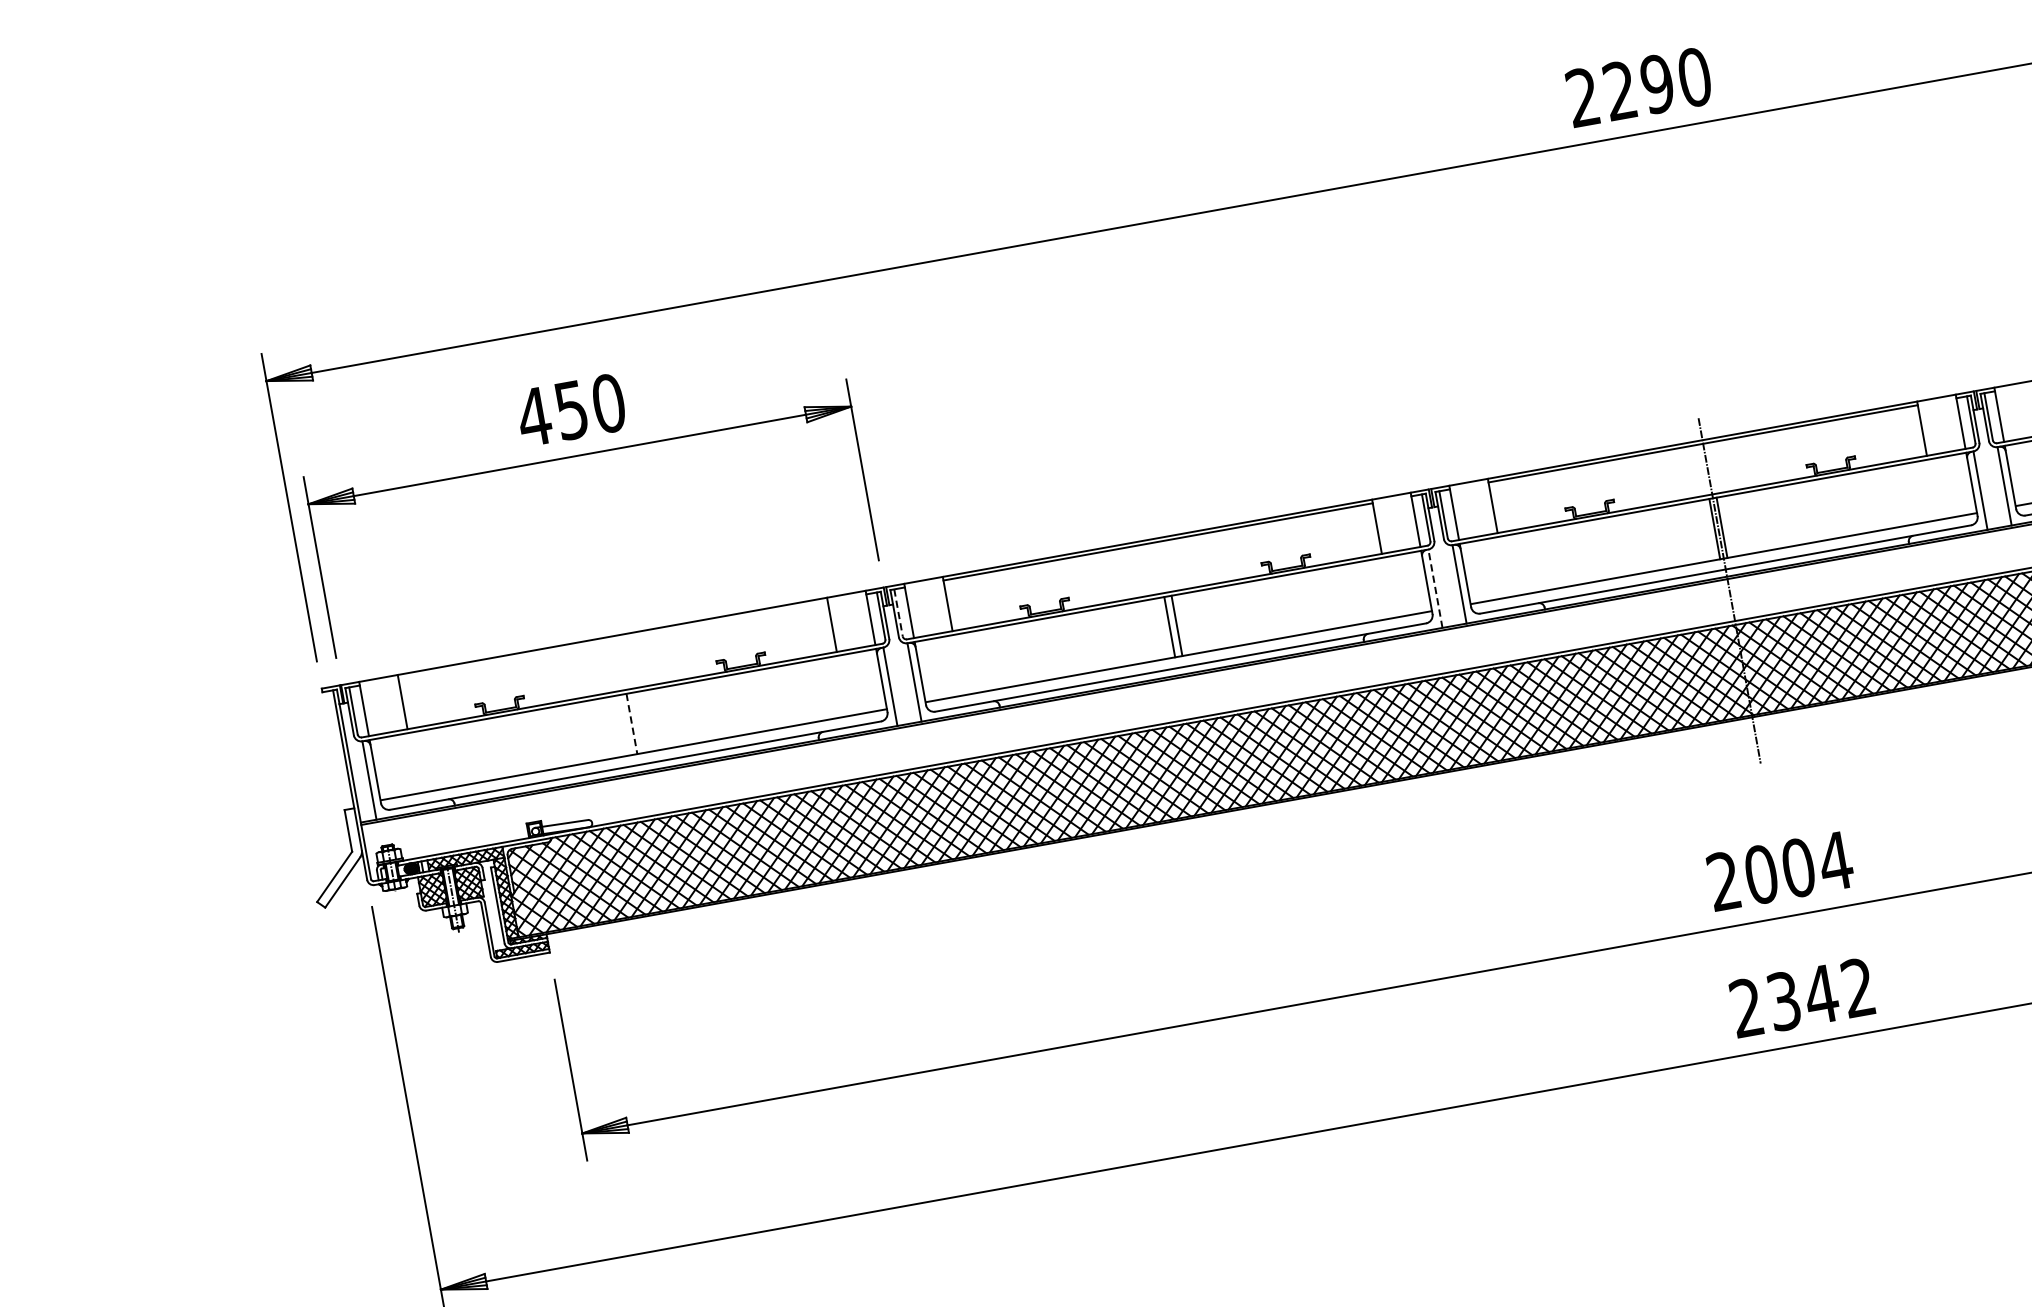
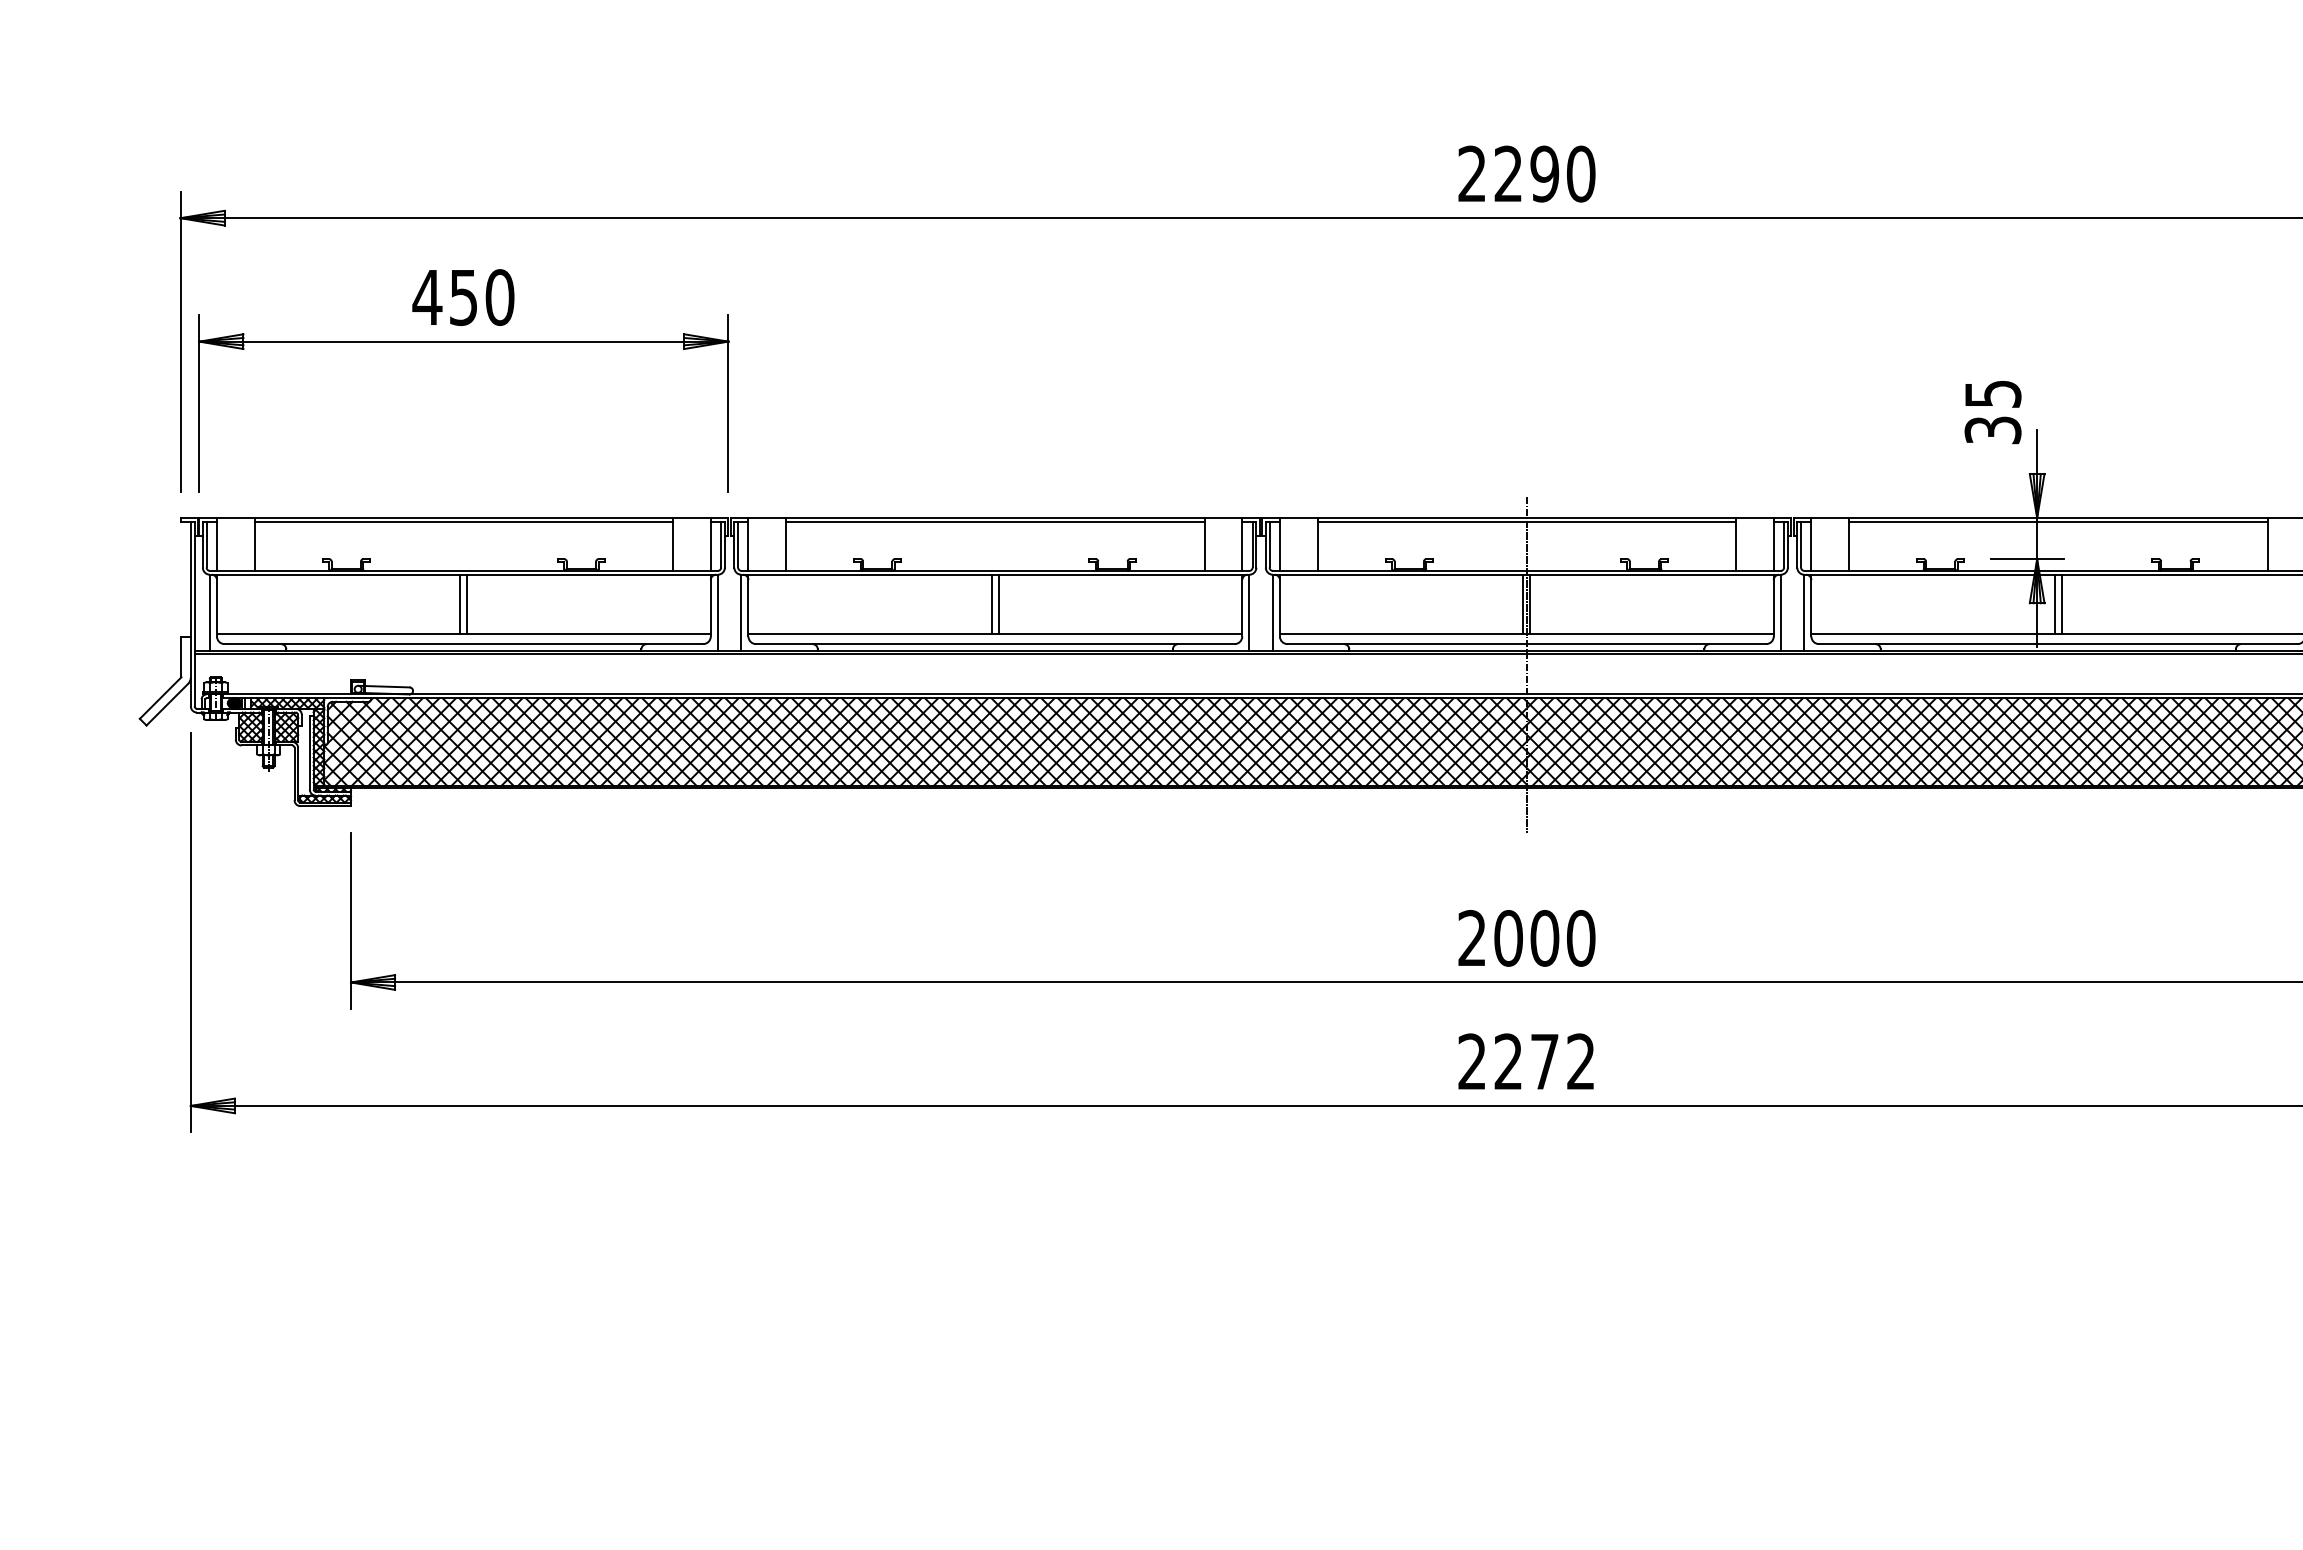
line: (1435, 588) -> (1249, 612), dashed -> solid
line: (898, 612) -> (738, 544), dashed -> solid
line: (612, 639) -> (463, 521), added
line: (624, 724) -> (460, 603), added
line: (632, 724) -> (467, 604), dashed -> solid
text: (1836, 861) -> (1581, 938), 2004 -> 2000
text: (1802, 997) -> (1526, 1061), 2342 -> 2272

